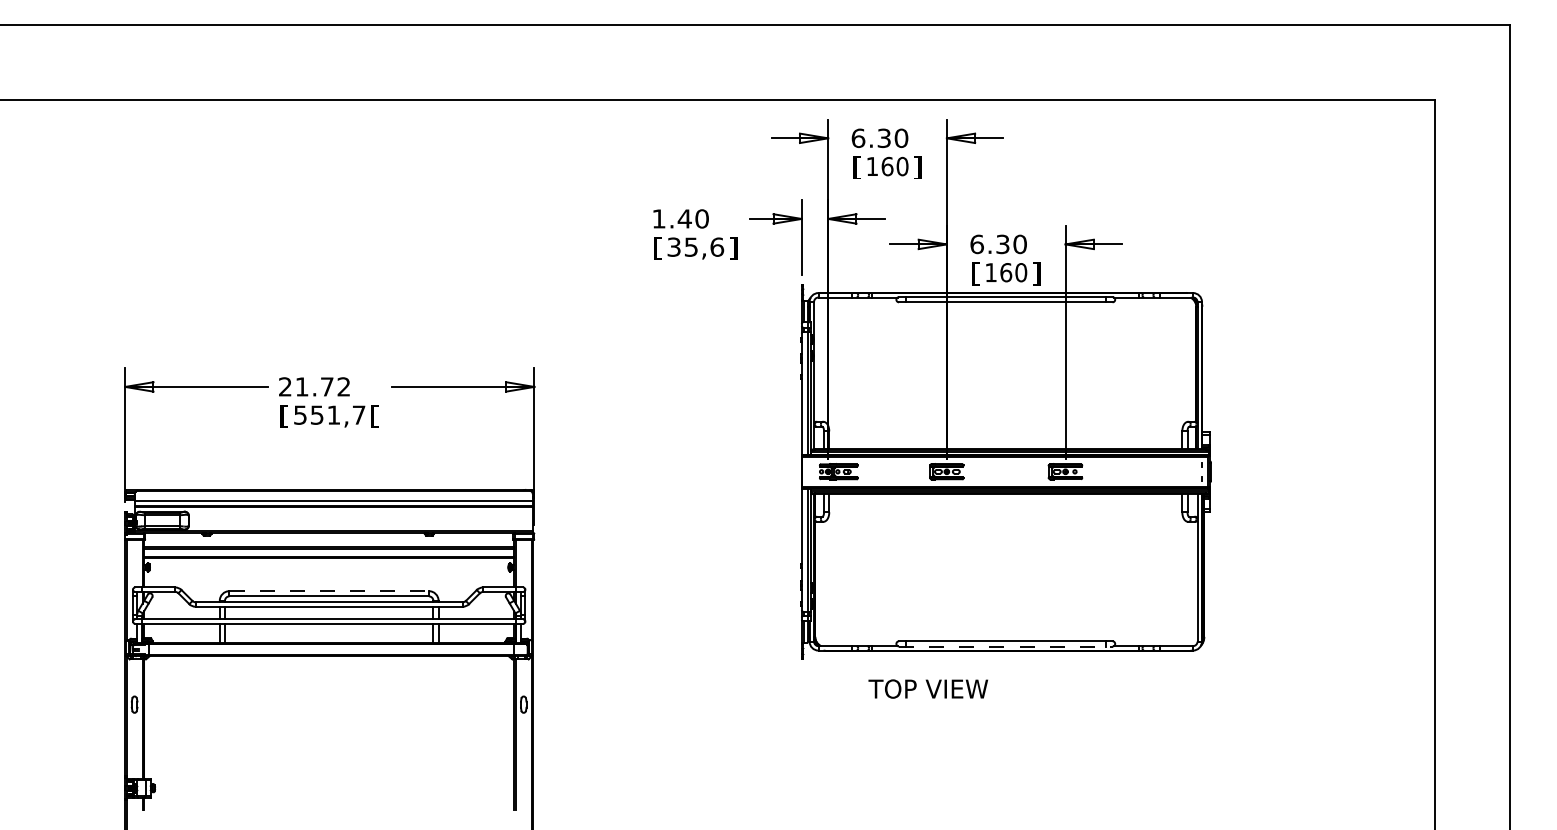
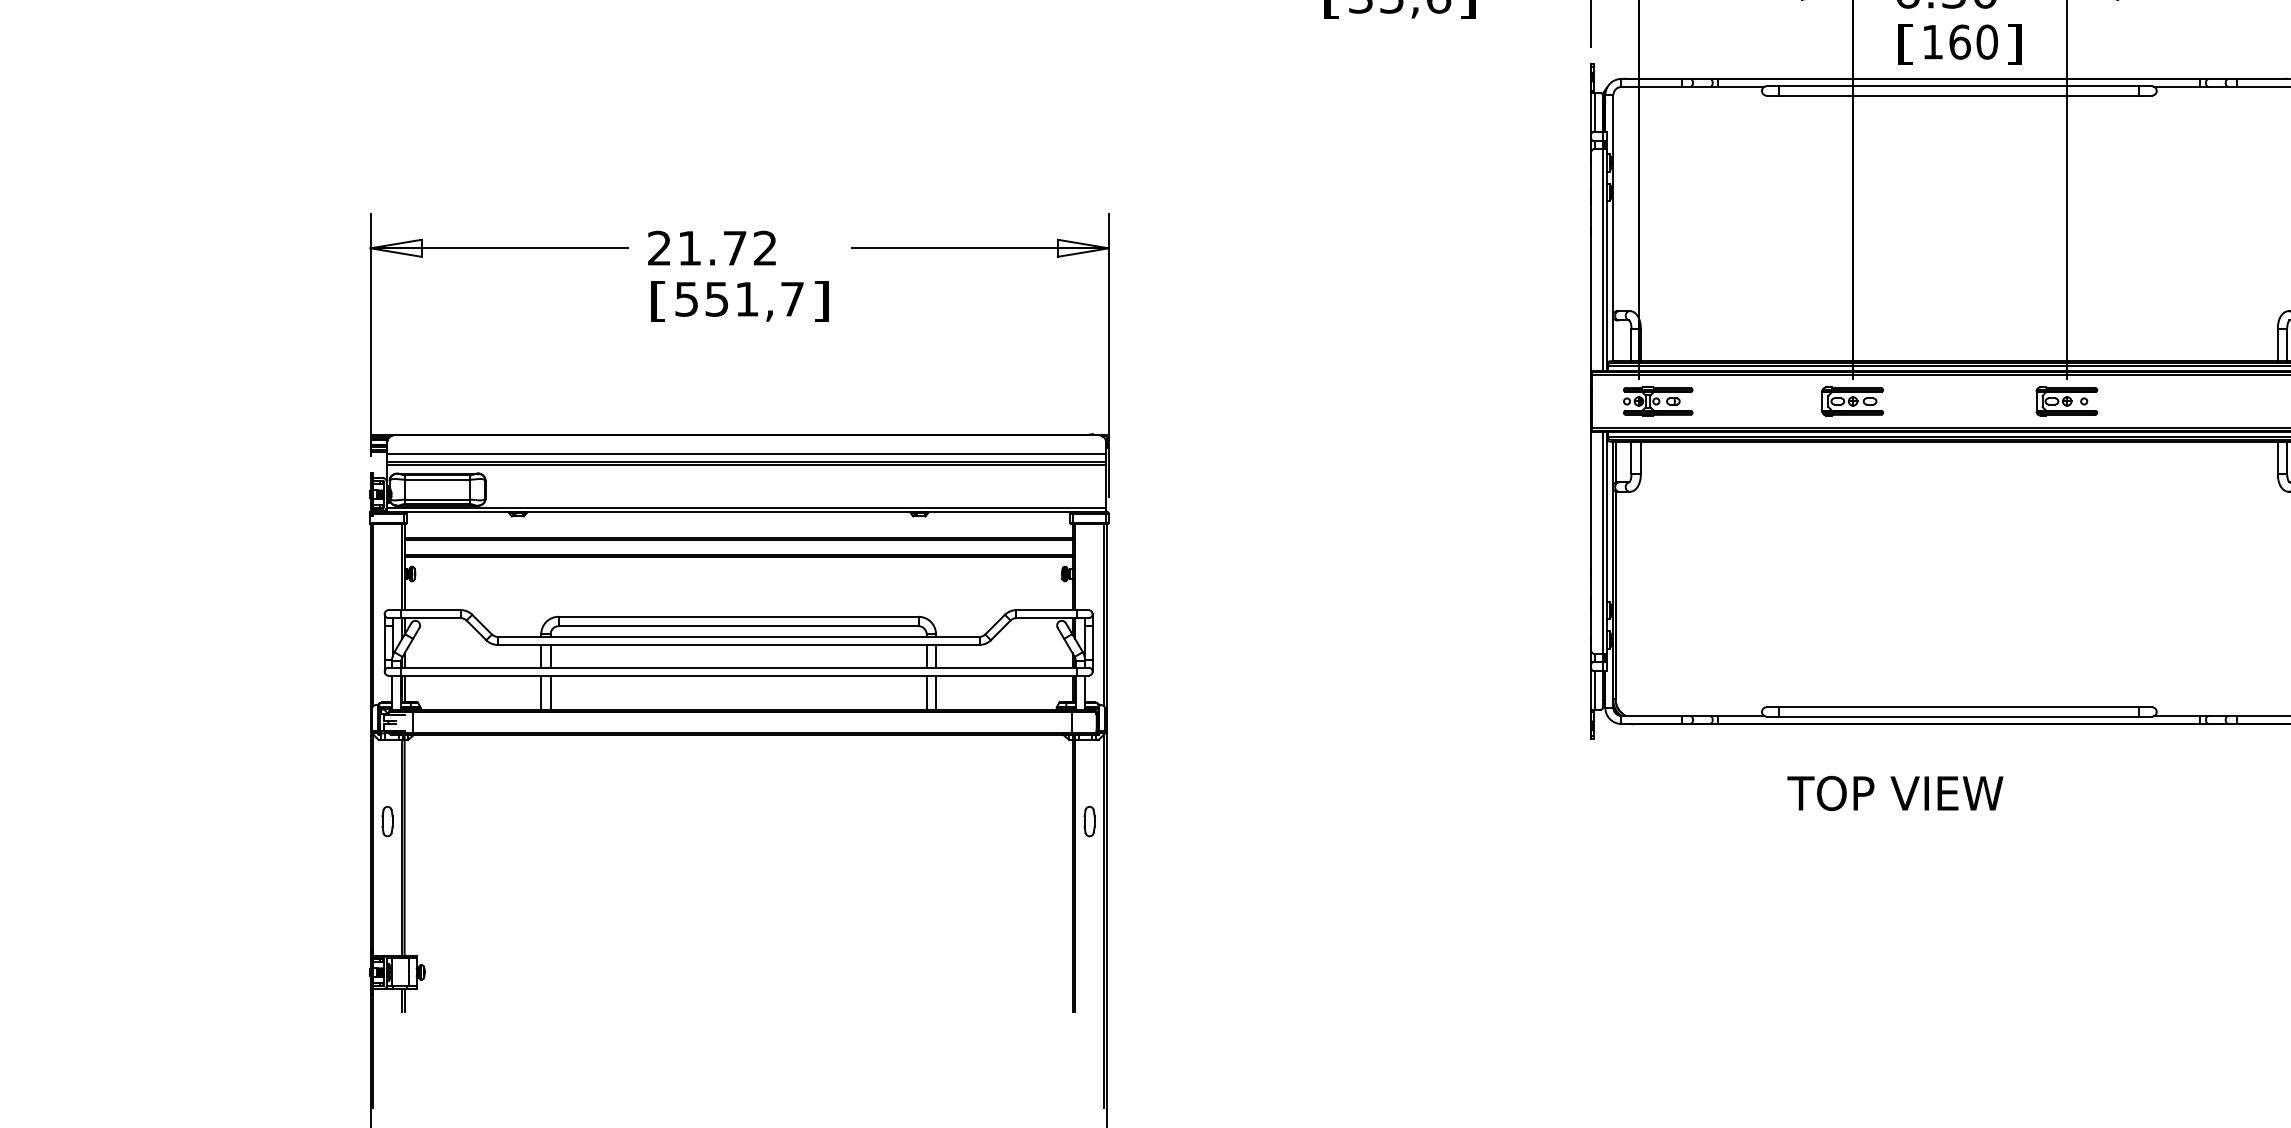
text: (374, 416) -> (820, 301), [ -> ]
line: (329, 591) -> (739, 617), dashed -> solid
line: (1005, 646) -> (1958, 716), dashed -> solid
text: (927, 688) -> (1893, 792), moved

